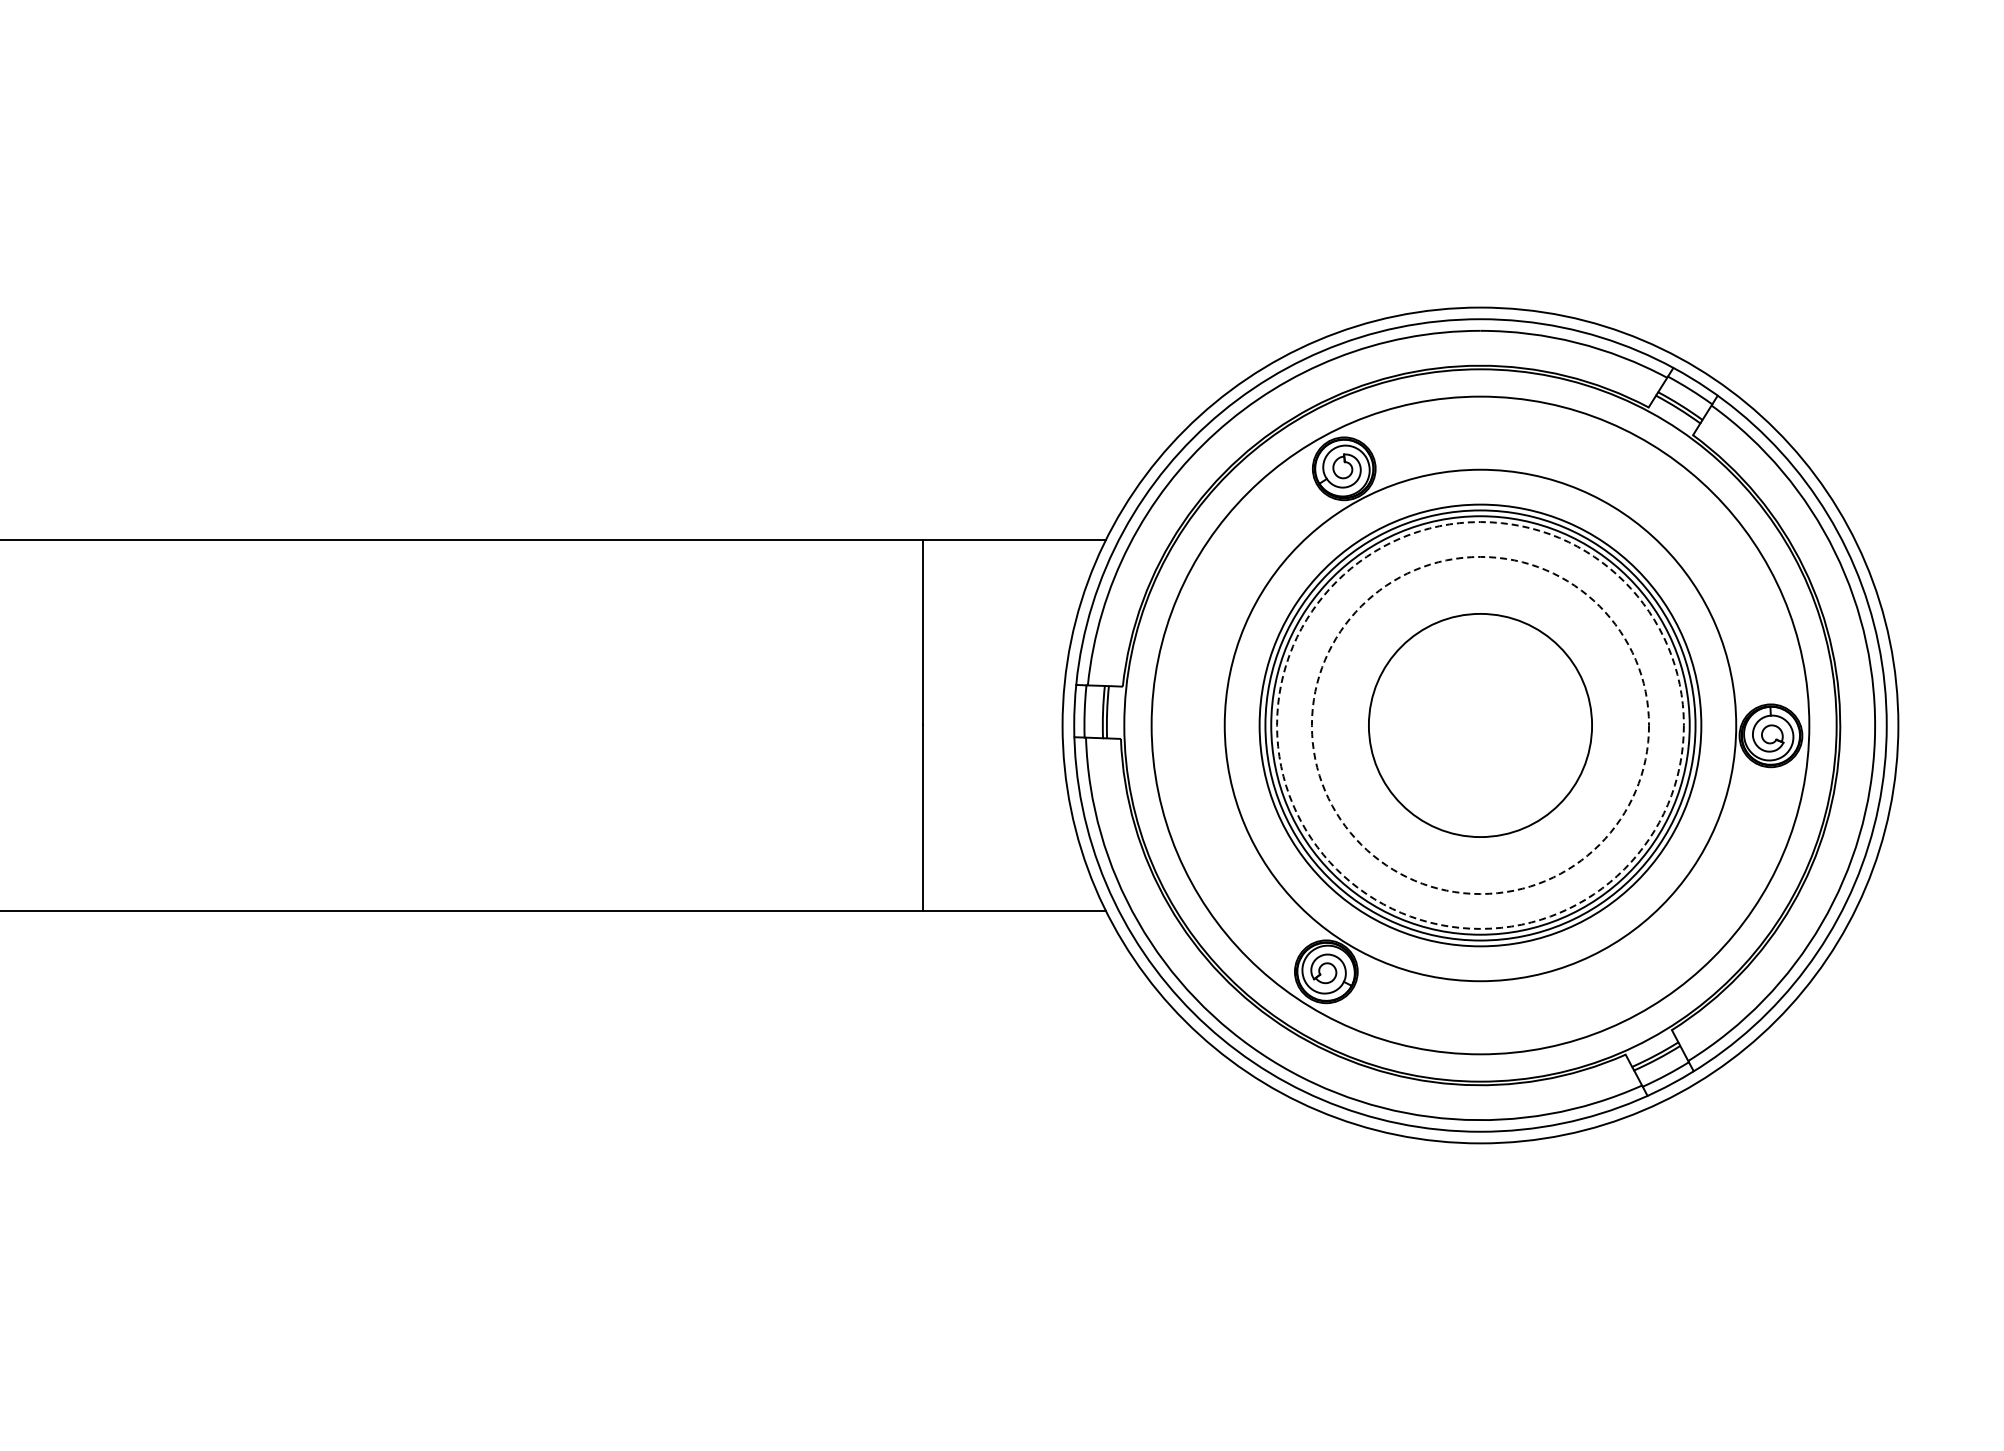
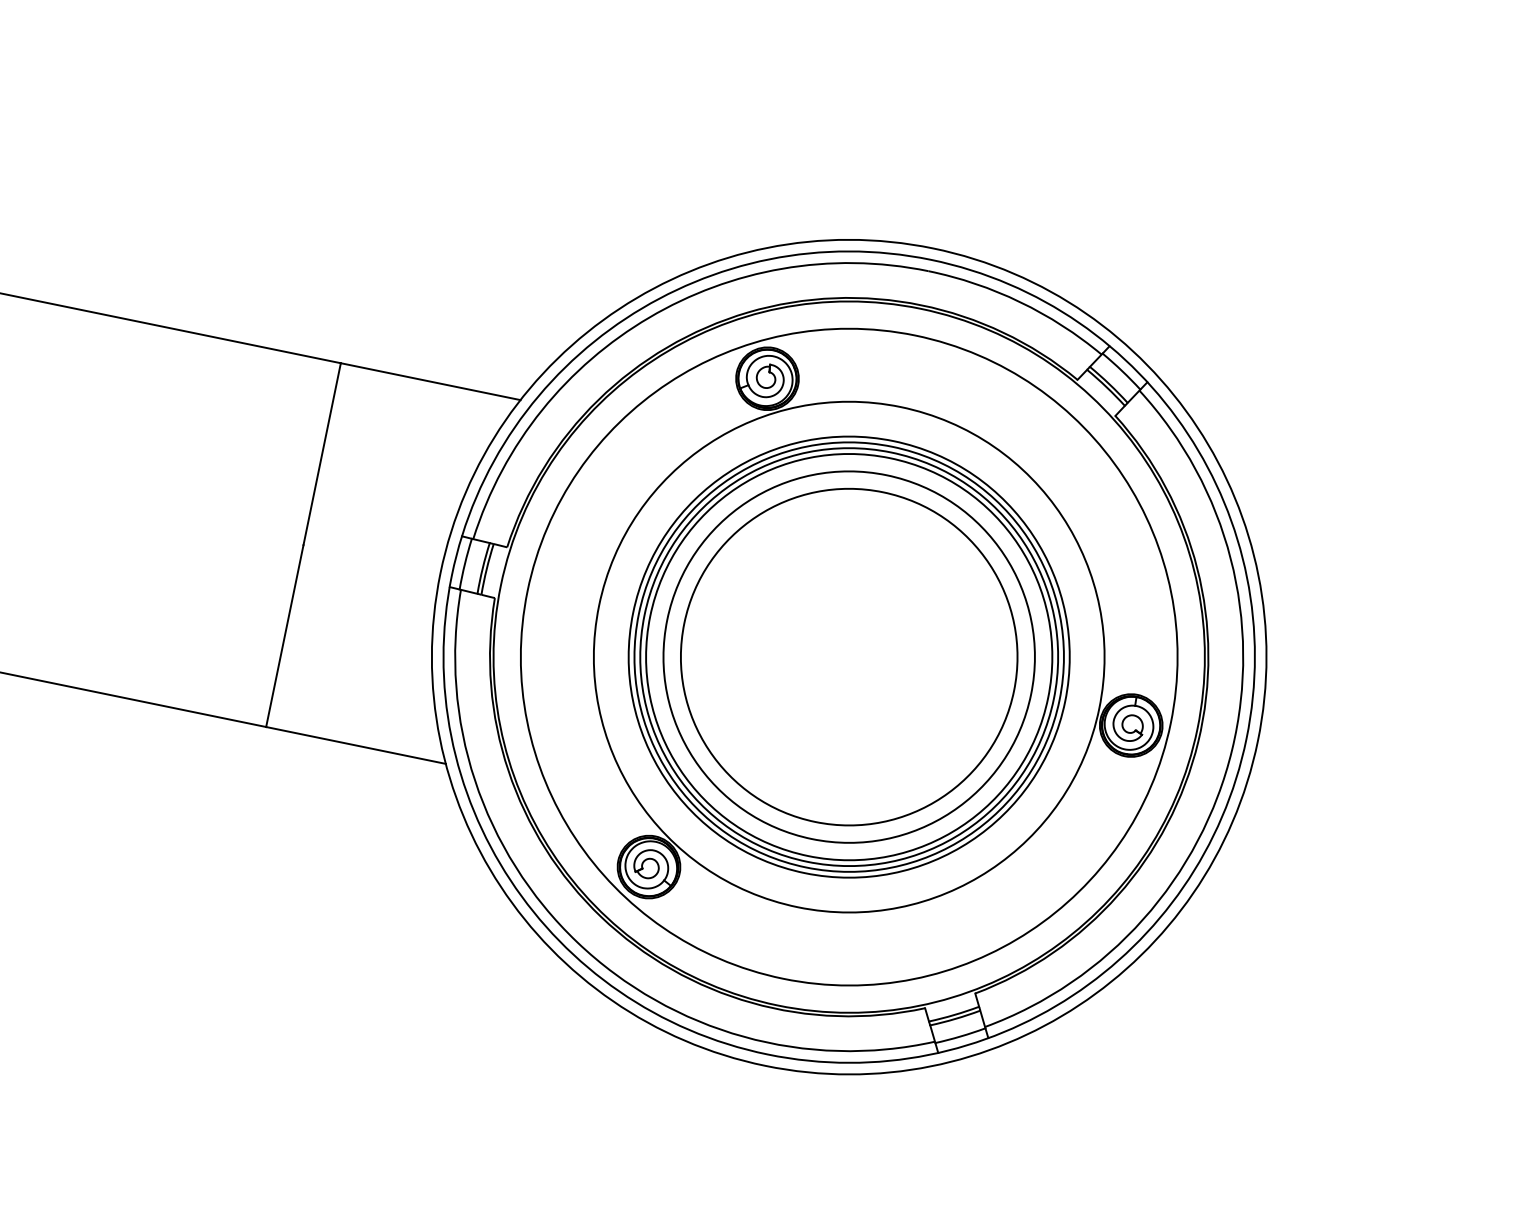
circle: (1480, 725) -> (849, 657), dashed -> solid
circle: (1480, 725) -> (849, 657), dashed -> solid
circle: (1480, 725) -> (849, 657), size x1.67

